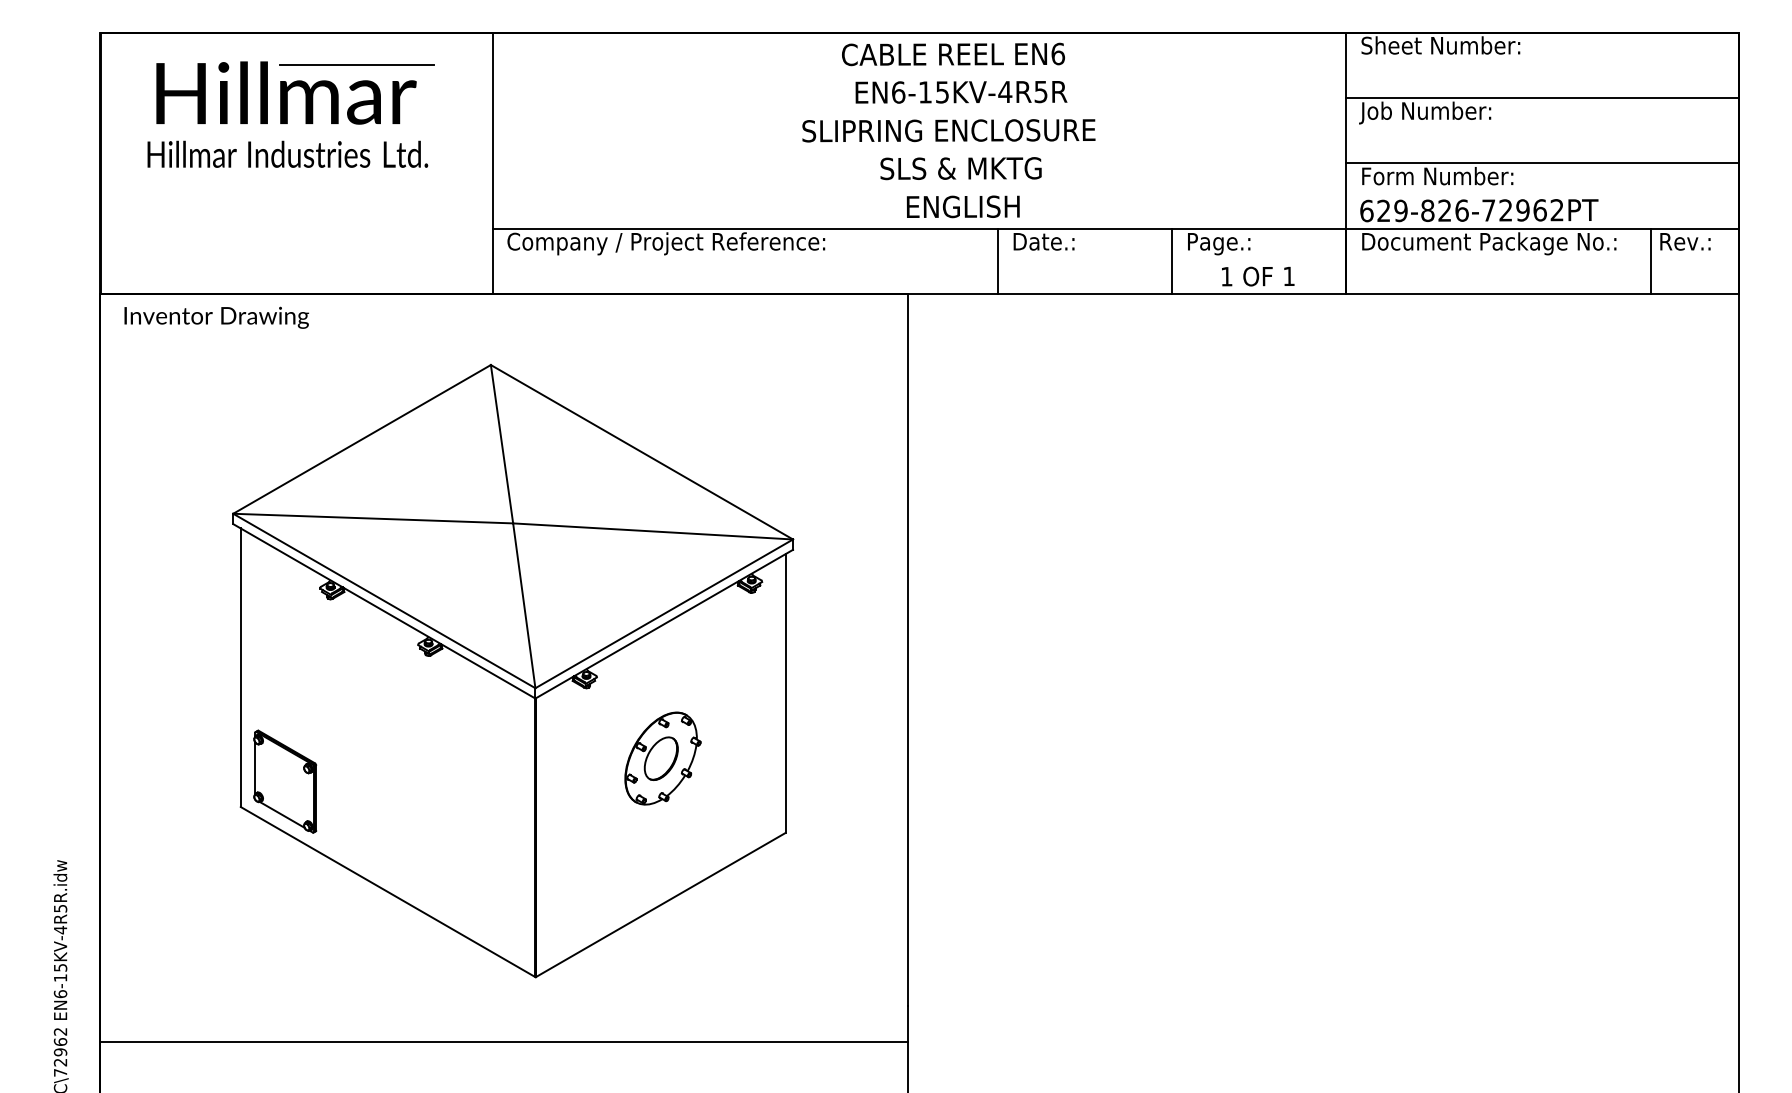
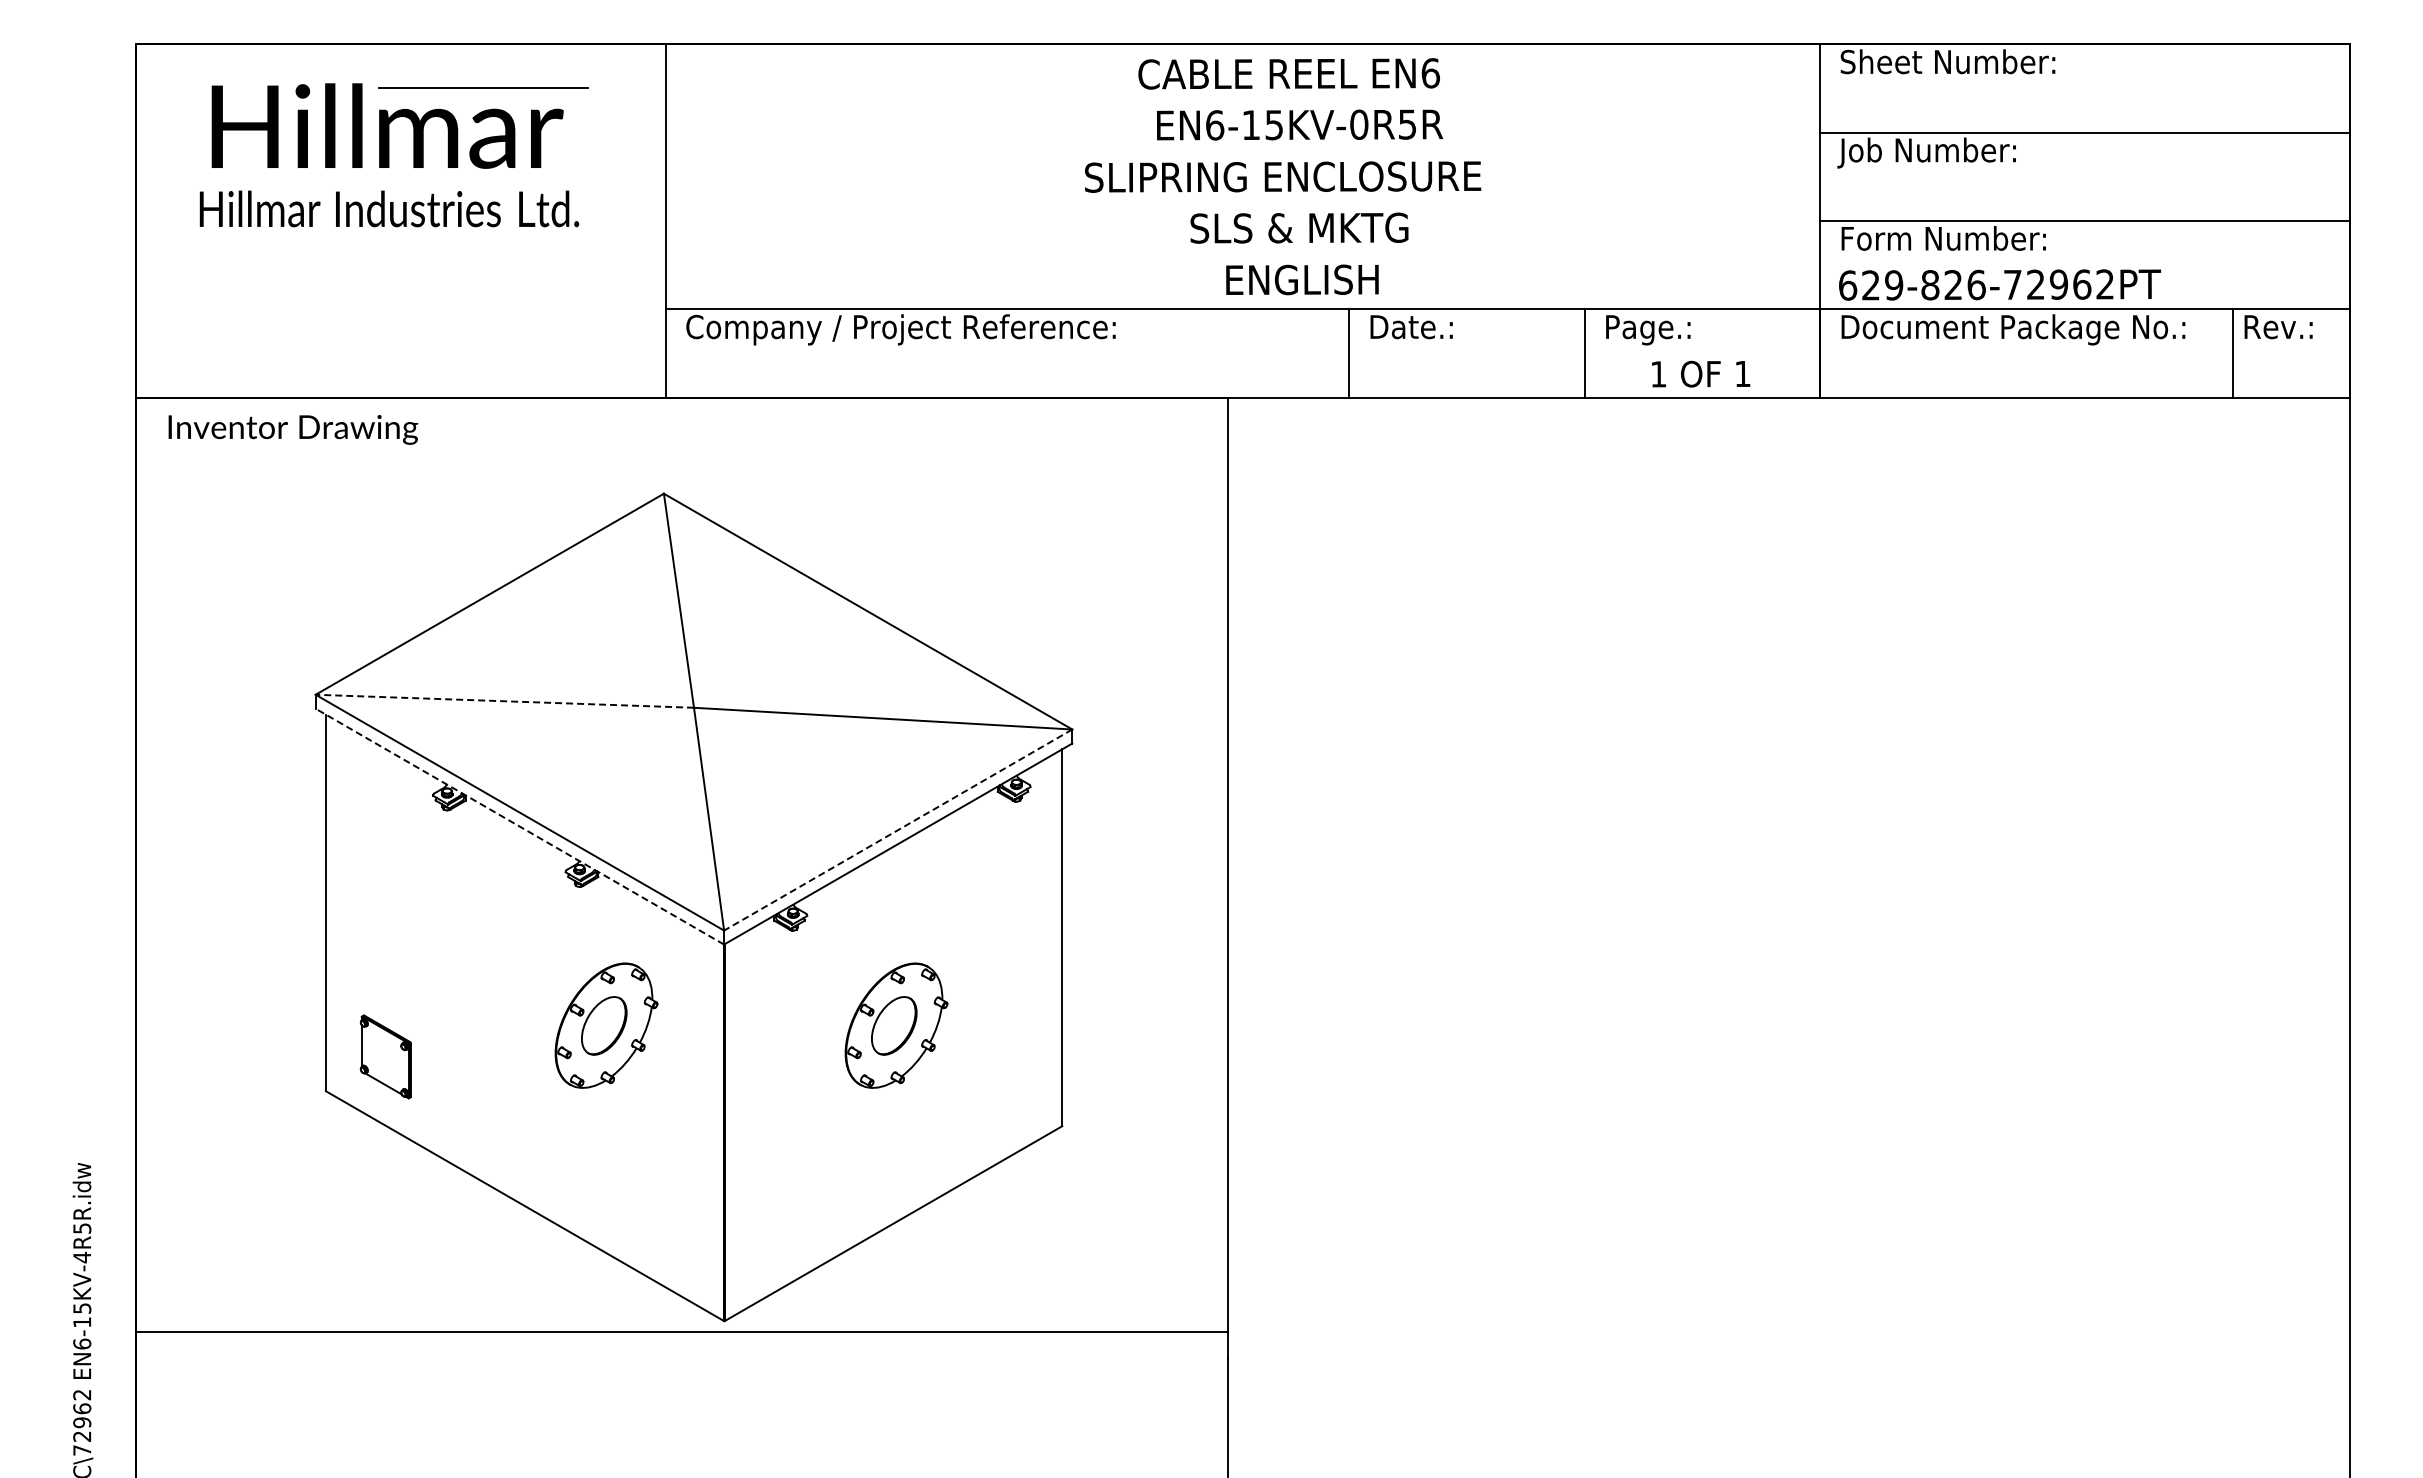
text: (1004, 91) -> (1358, 124), EN6-15KV-4R5R -> EN6-15KV-0R5R
line: (372, 518) -> (504, 701), solid -> dashed
line: (384, 611) -> (519, 826), solid -> dashed
line: (663, 614) -> (897, 830), solid -> dashed
part: (448, 758) -> (606, 1025), added
part: (284, 781) -> (385, 1056), size x0.6
line: (504, 1041) -> (682, 1331), moved

